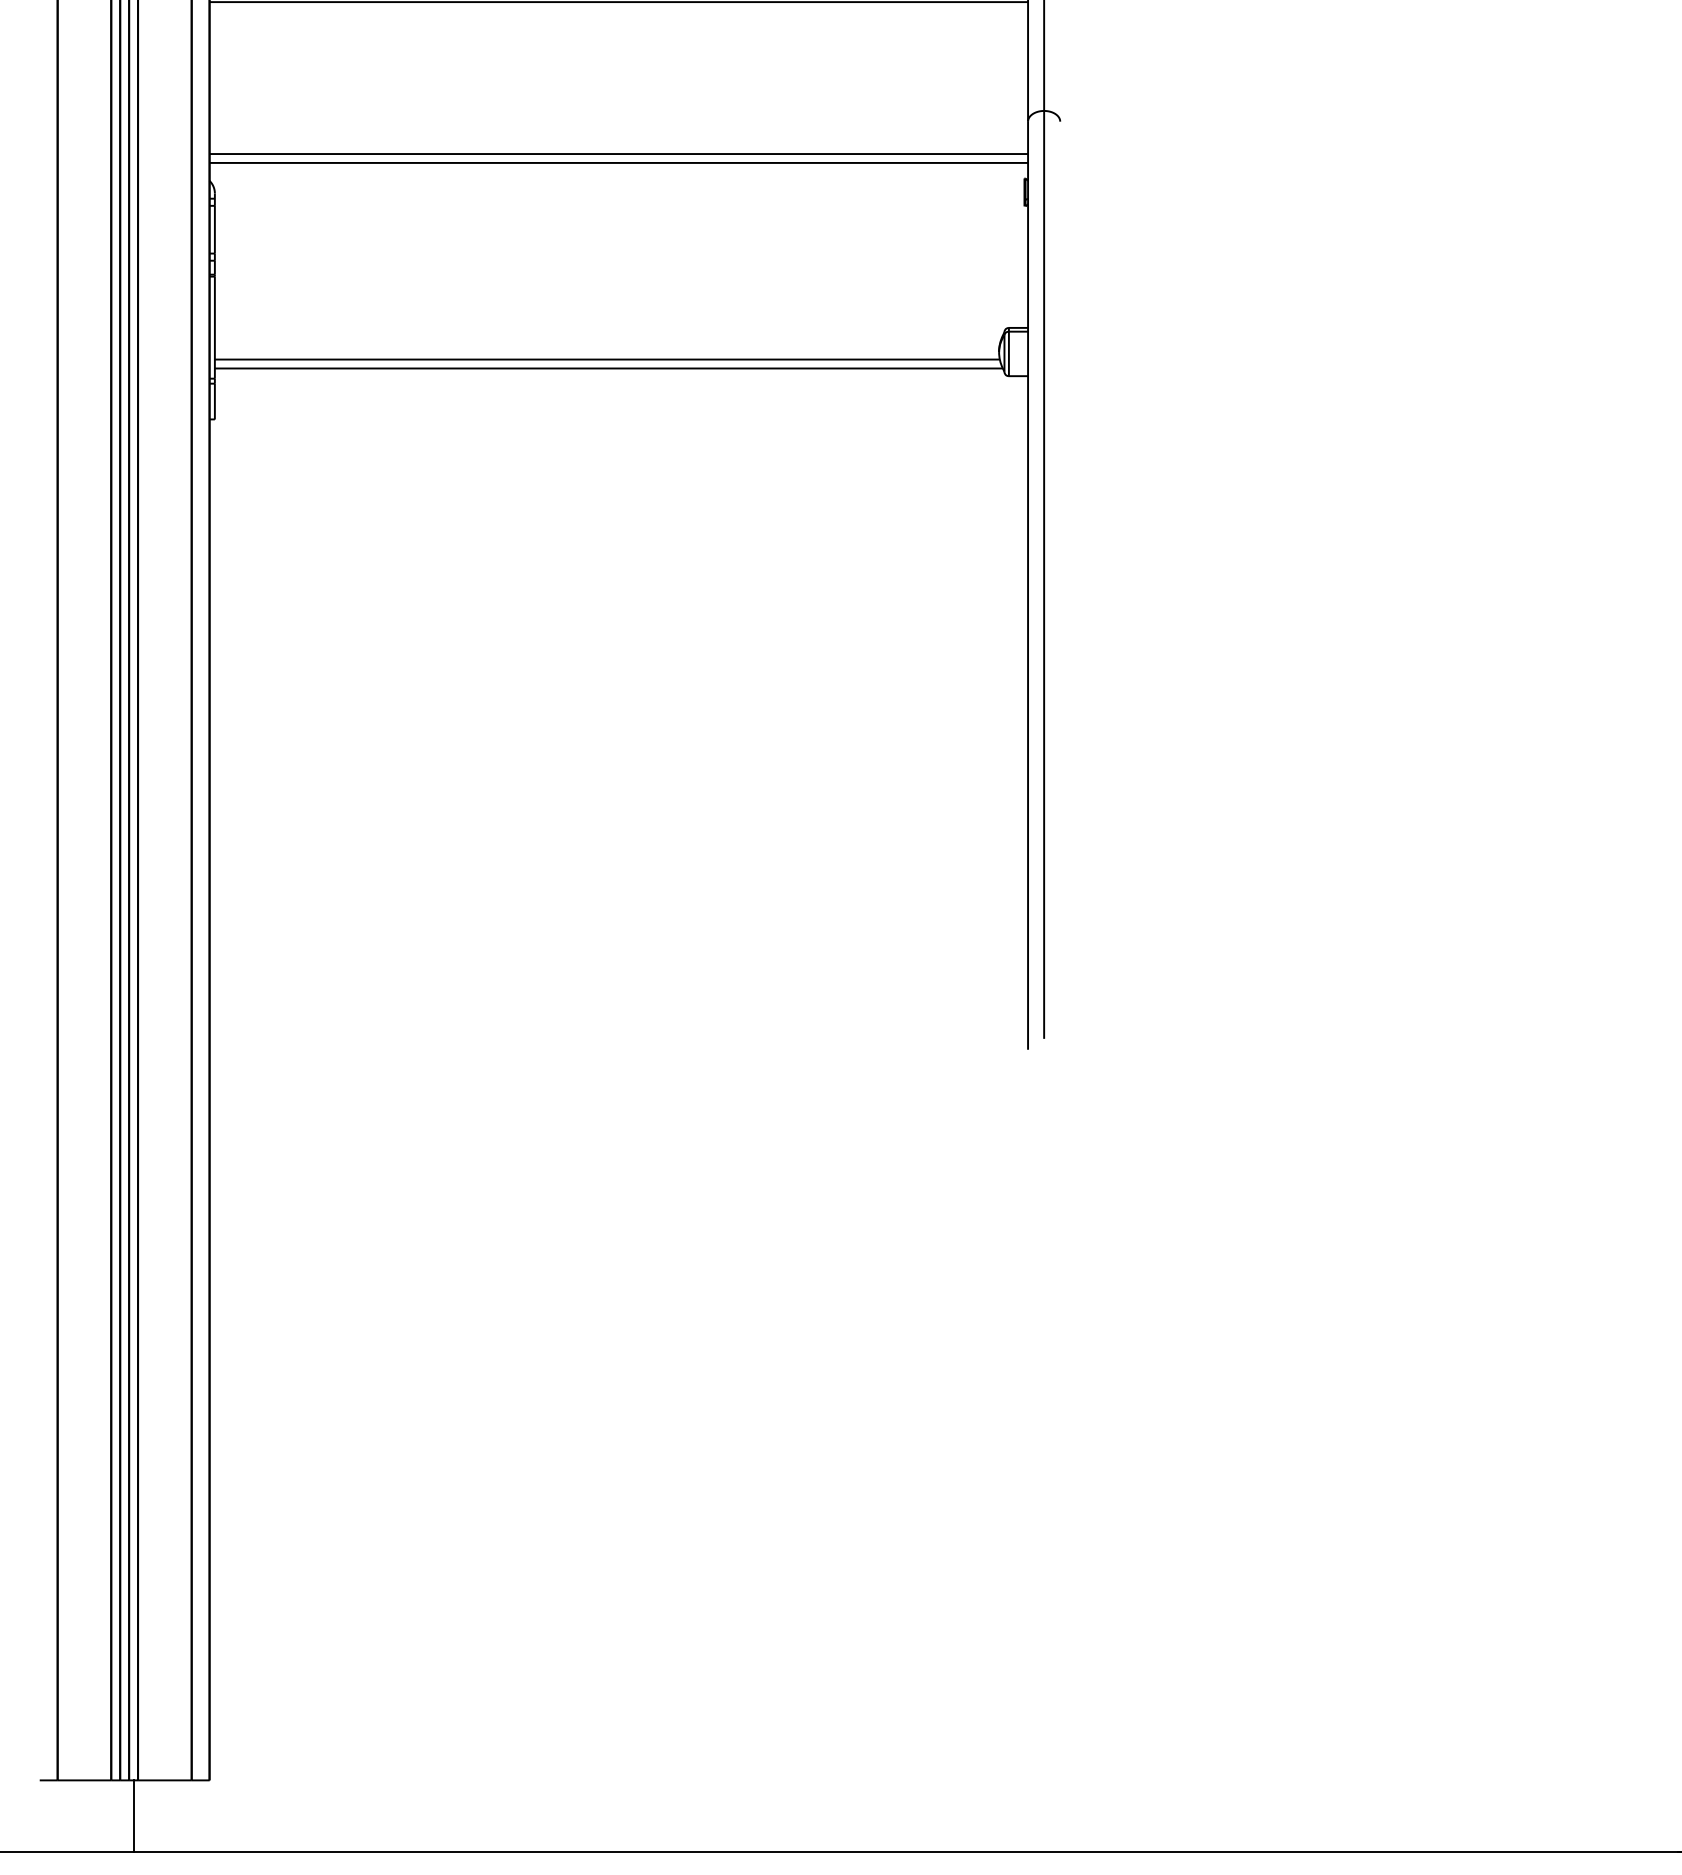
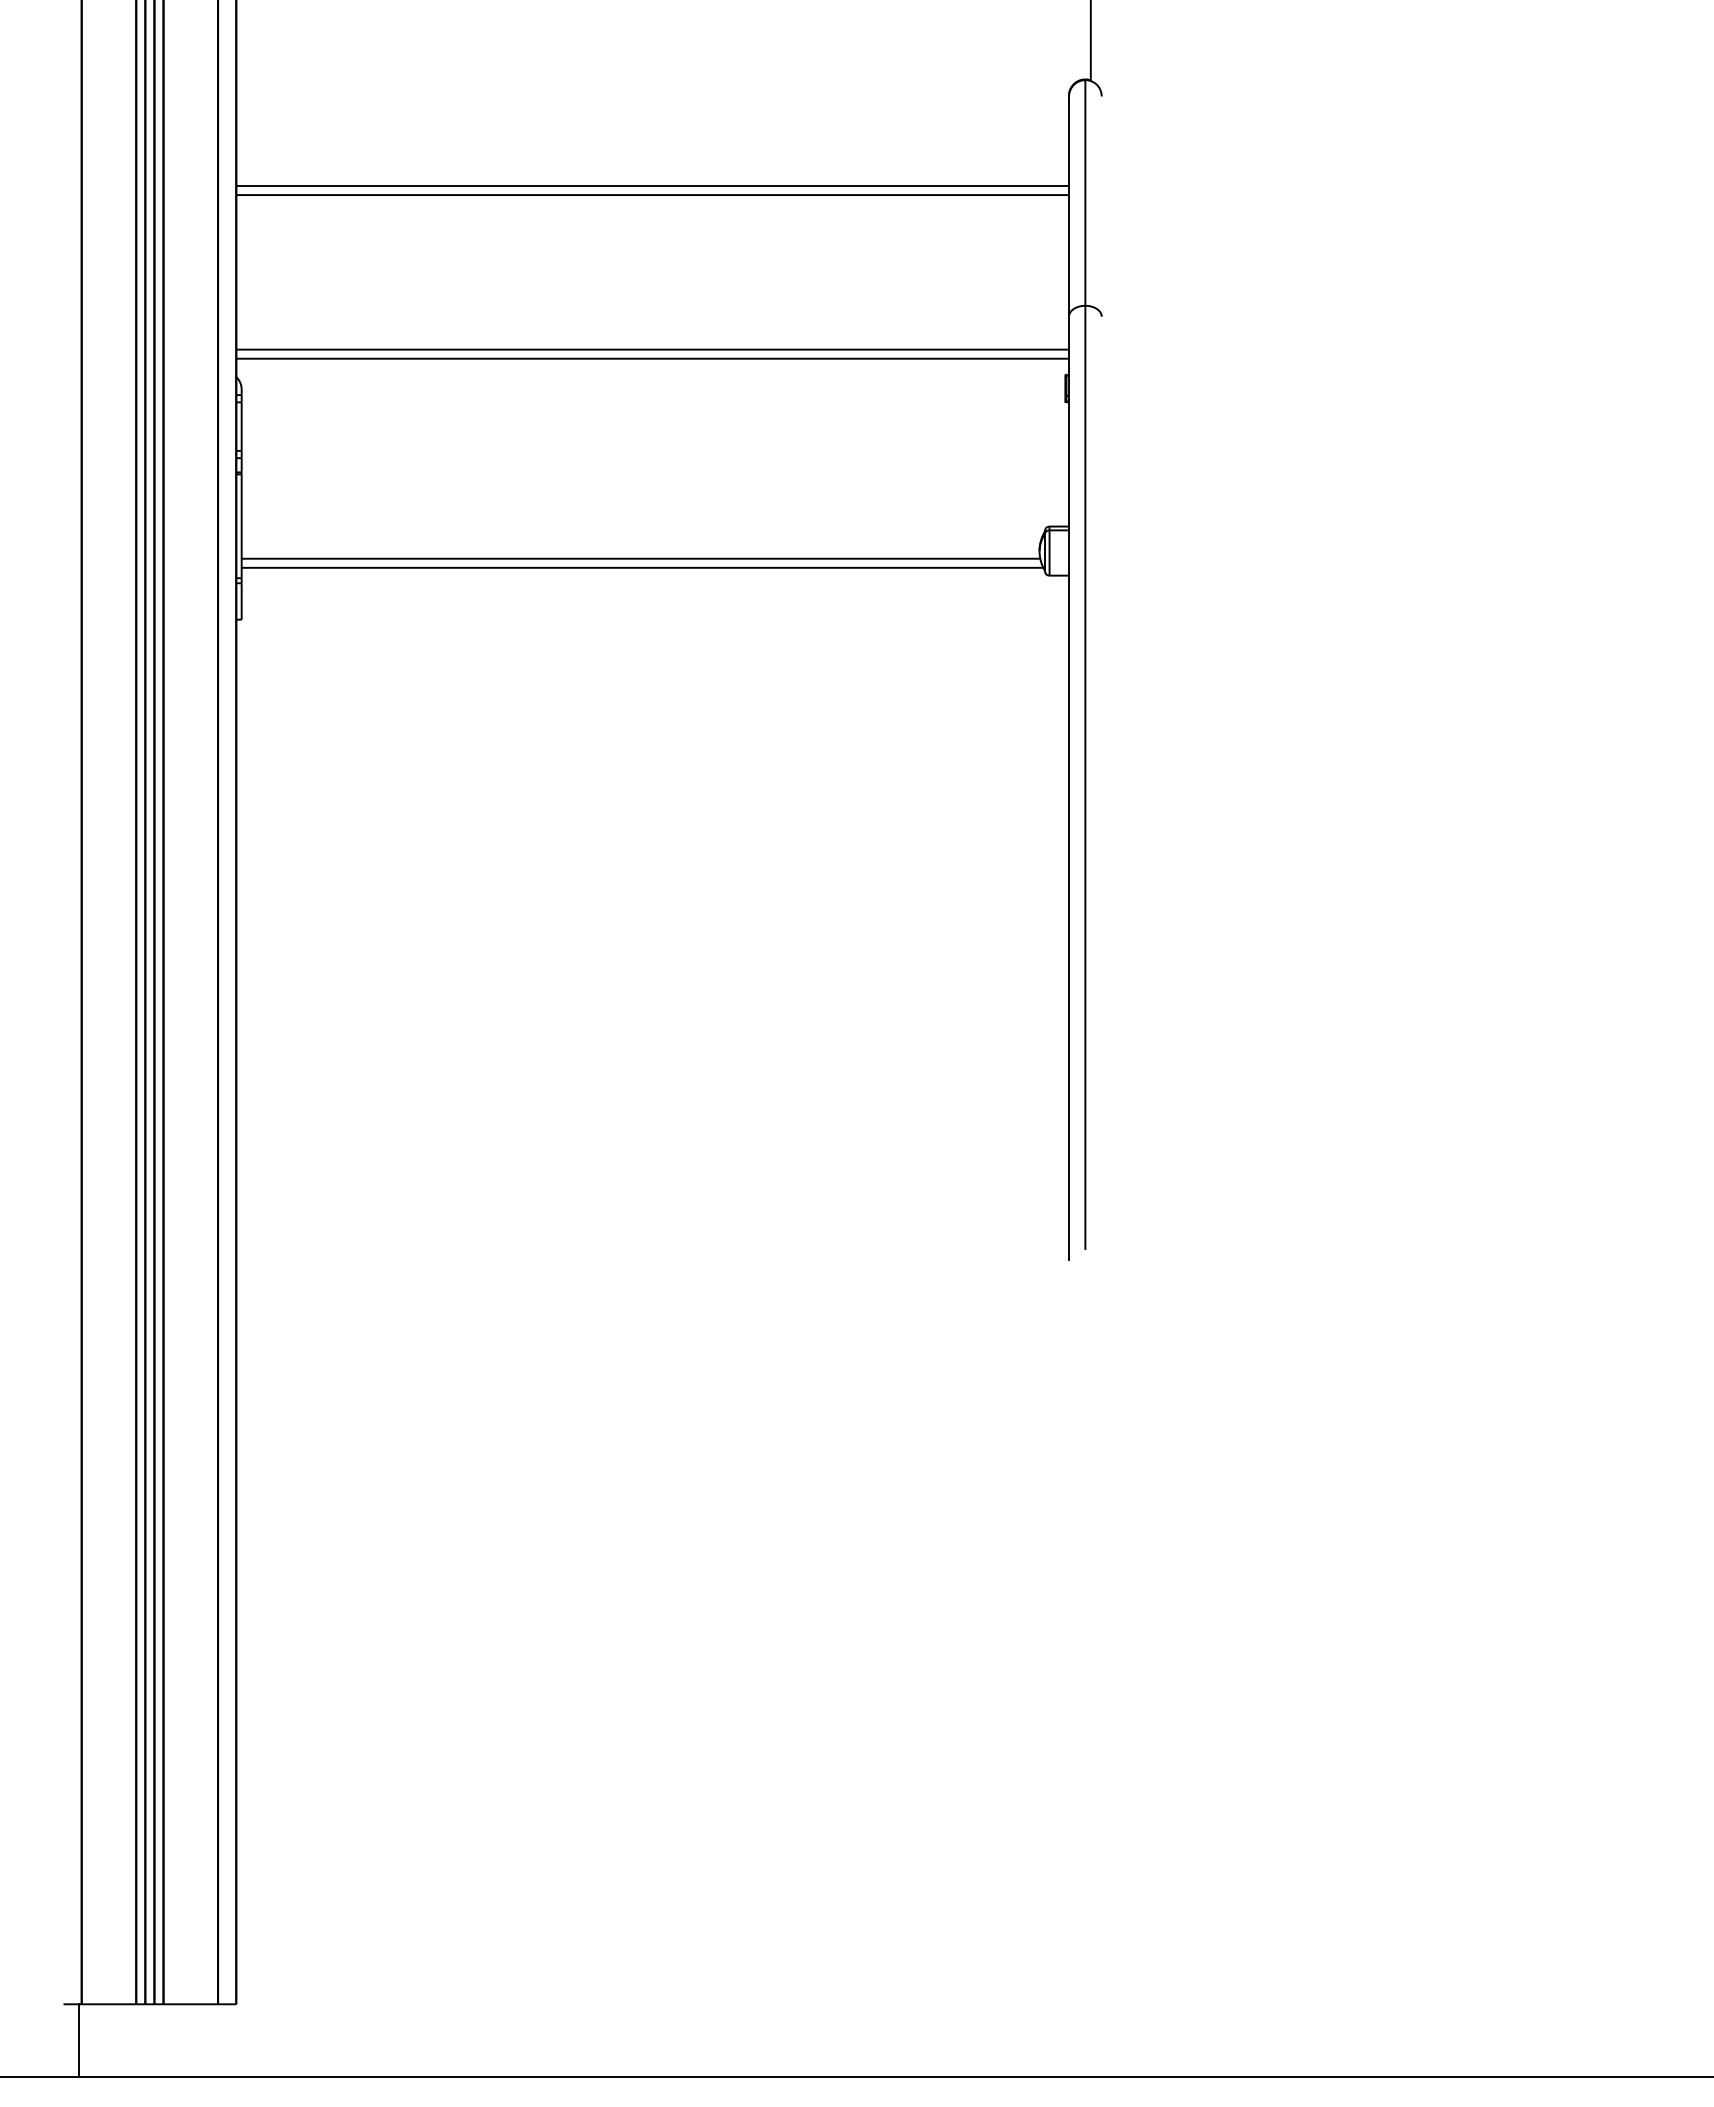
line: (134, 1815) -> (79, 2040), moved

